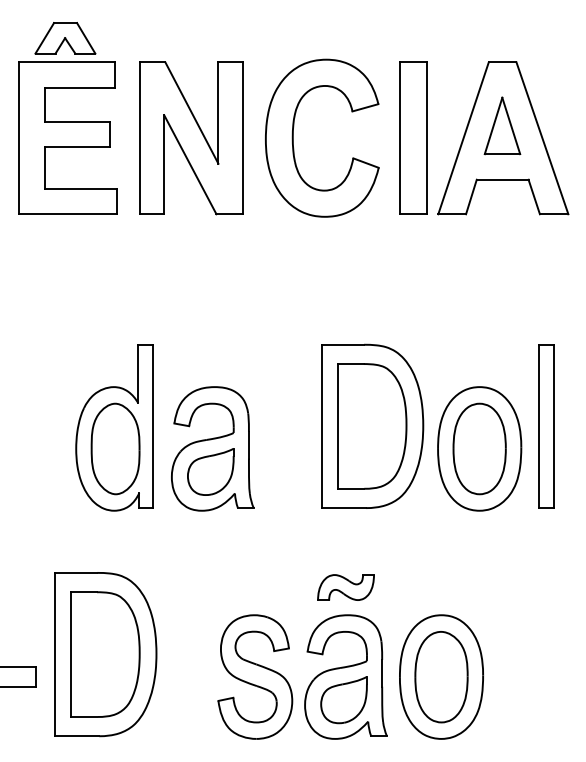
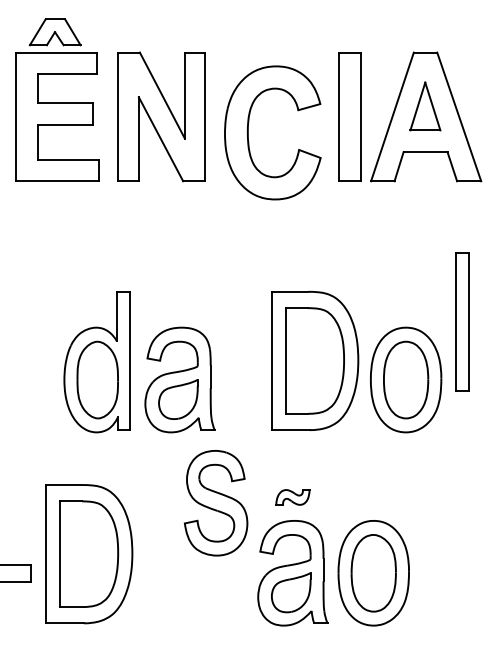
part: (293, 137) -> (248, 132), moved
part: (546, 425) -> (462, 321), moved
part: (345, 587) -> (292, 497), size x0.7
part: (255, 677) -> (216, 503), moved

